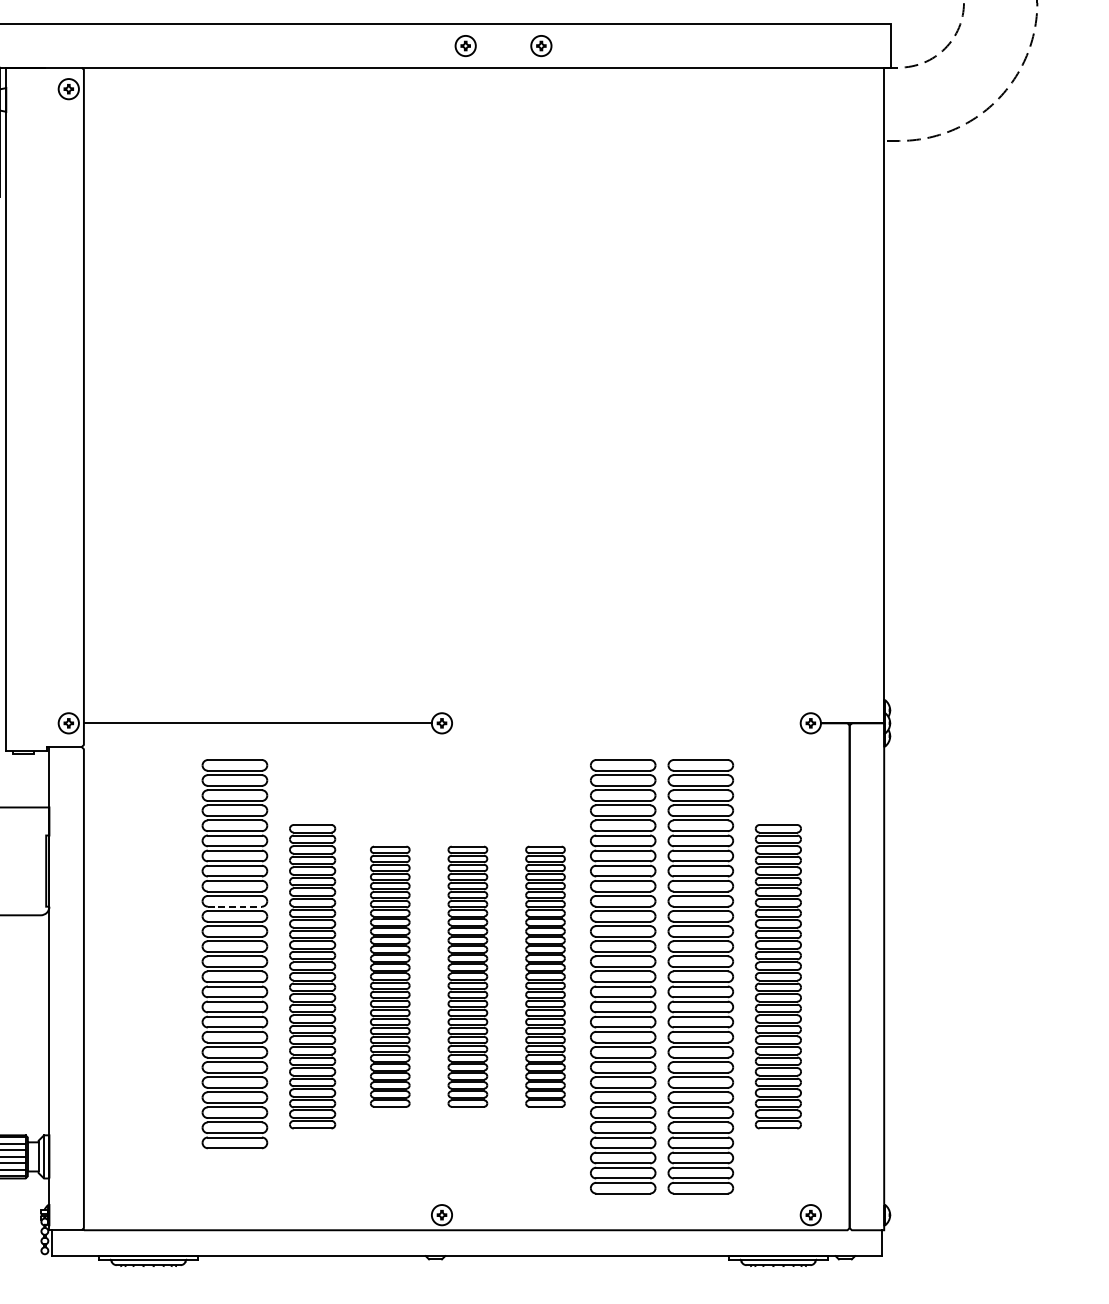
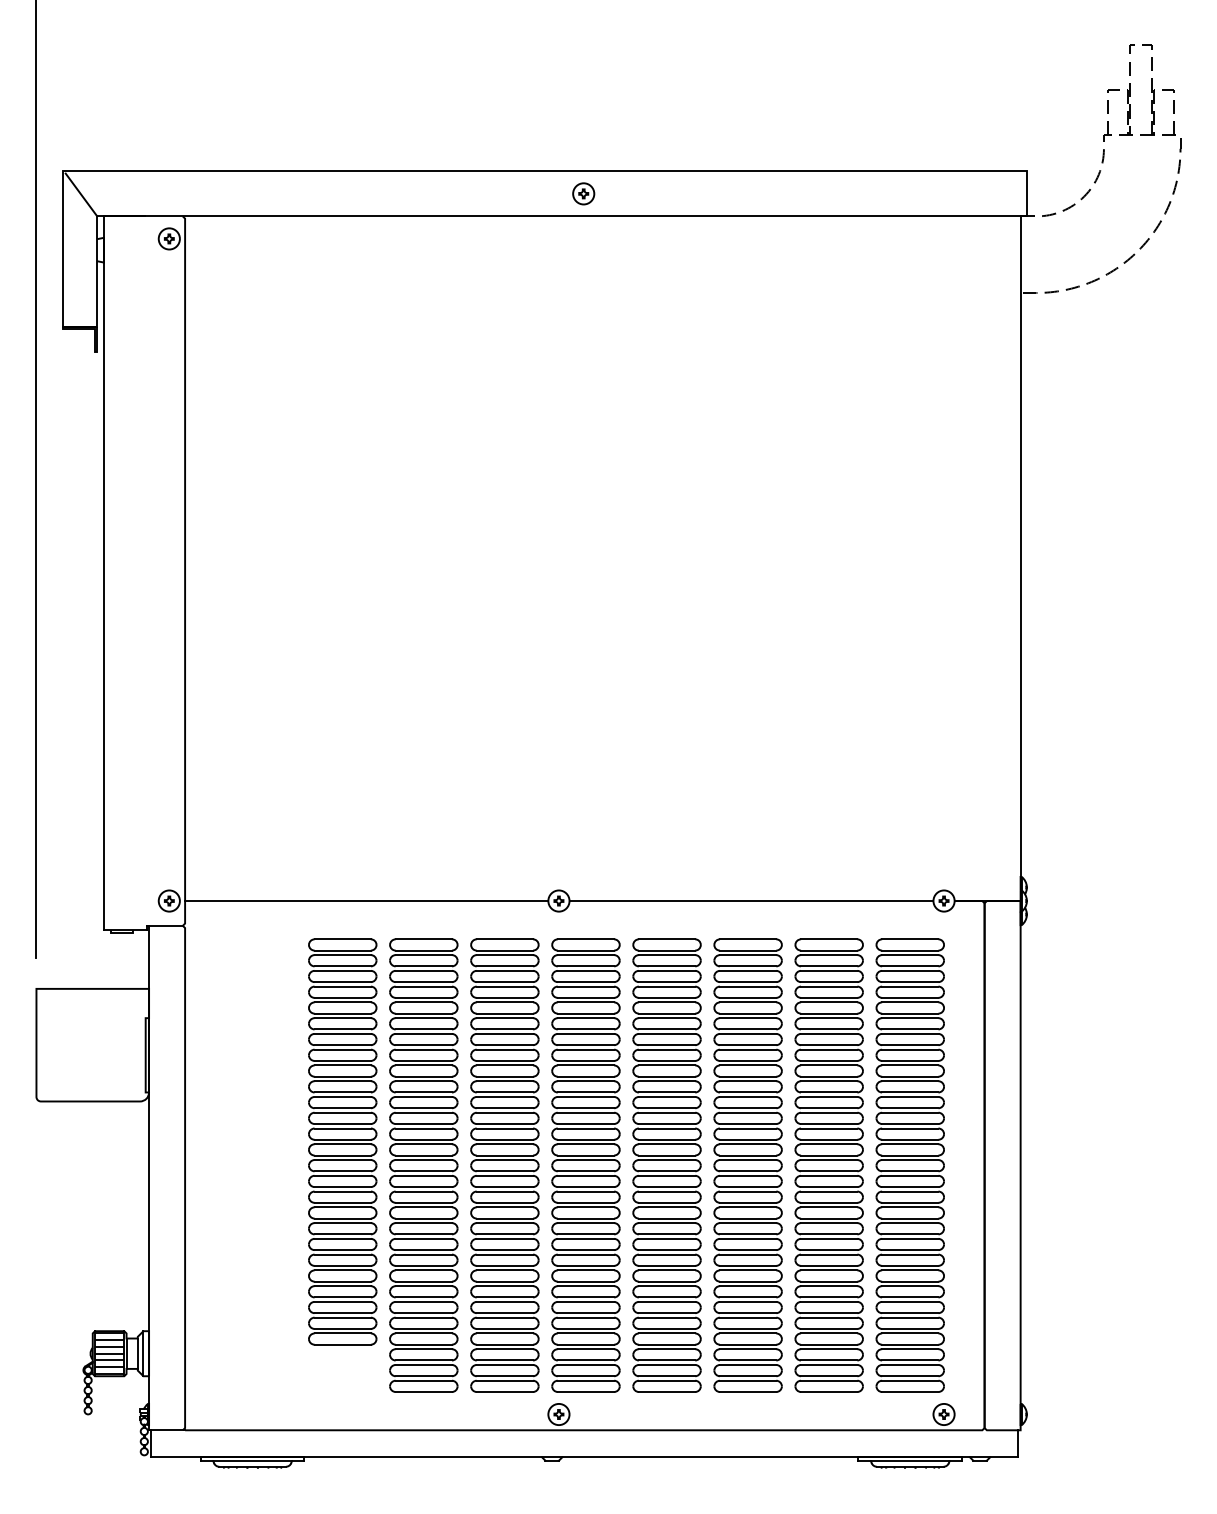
part: (541, 45) -> (662, 193), removed
line: (626, 723) -> (751, 901), added
line: (235, 906) -> (343, 1092), dashed -> solid
part: (312, 976) -> (423, 1165), size x1.43
part: (389, 976) -> (504, 1165), size x1.67
part: (467, 976) -> (585, 1165), size x1.67
part: (545, 976) -> (666, 1165), size x1.67
part: (777, 976) -> (909, 1165), size x1.43

